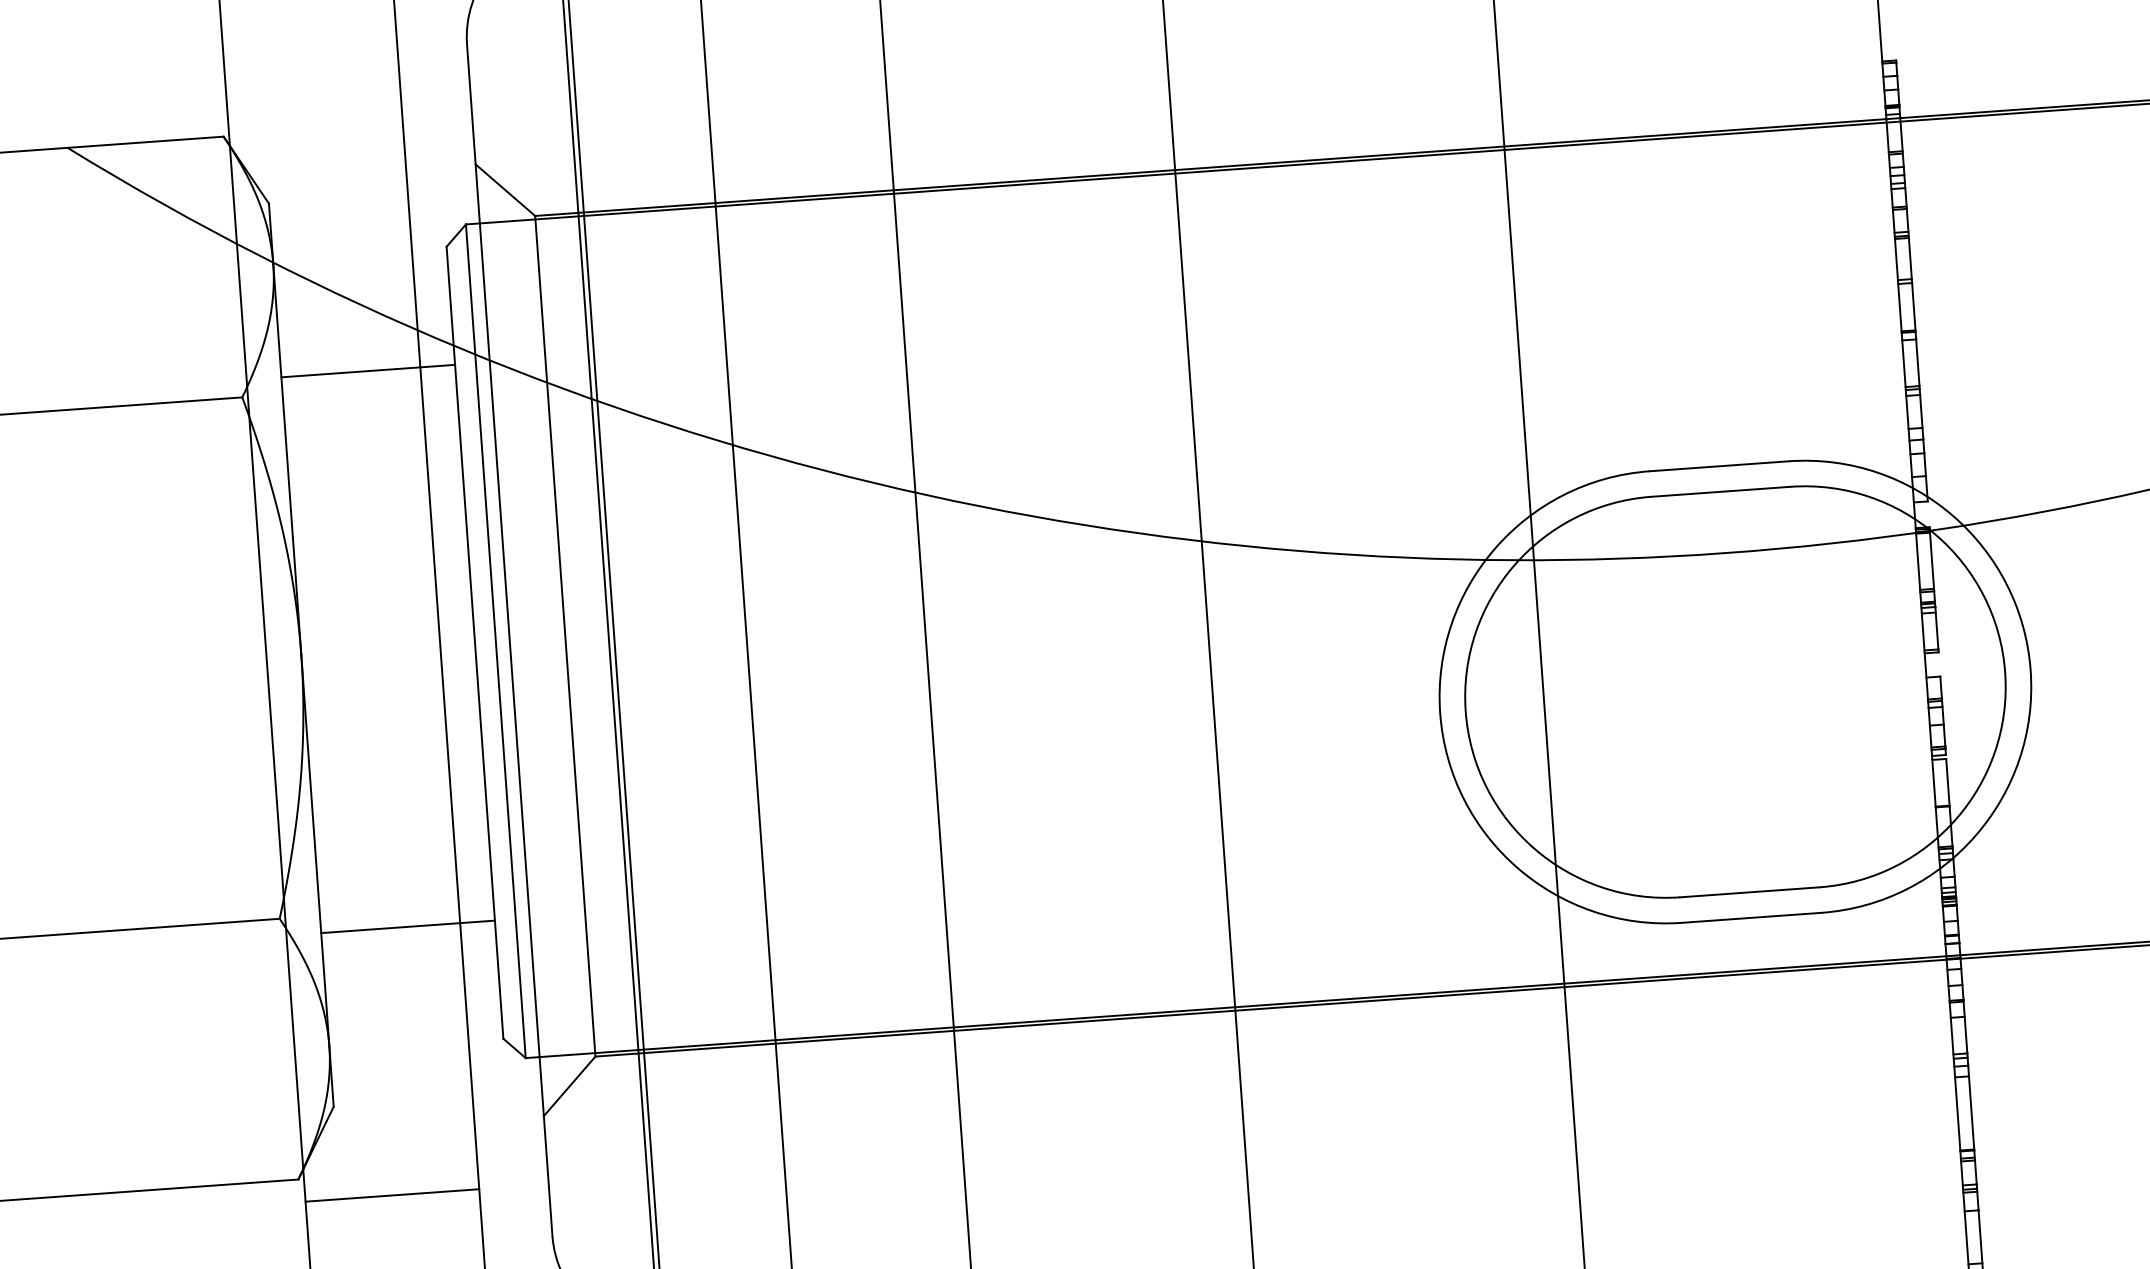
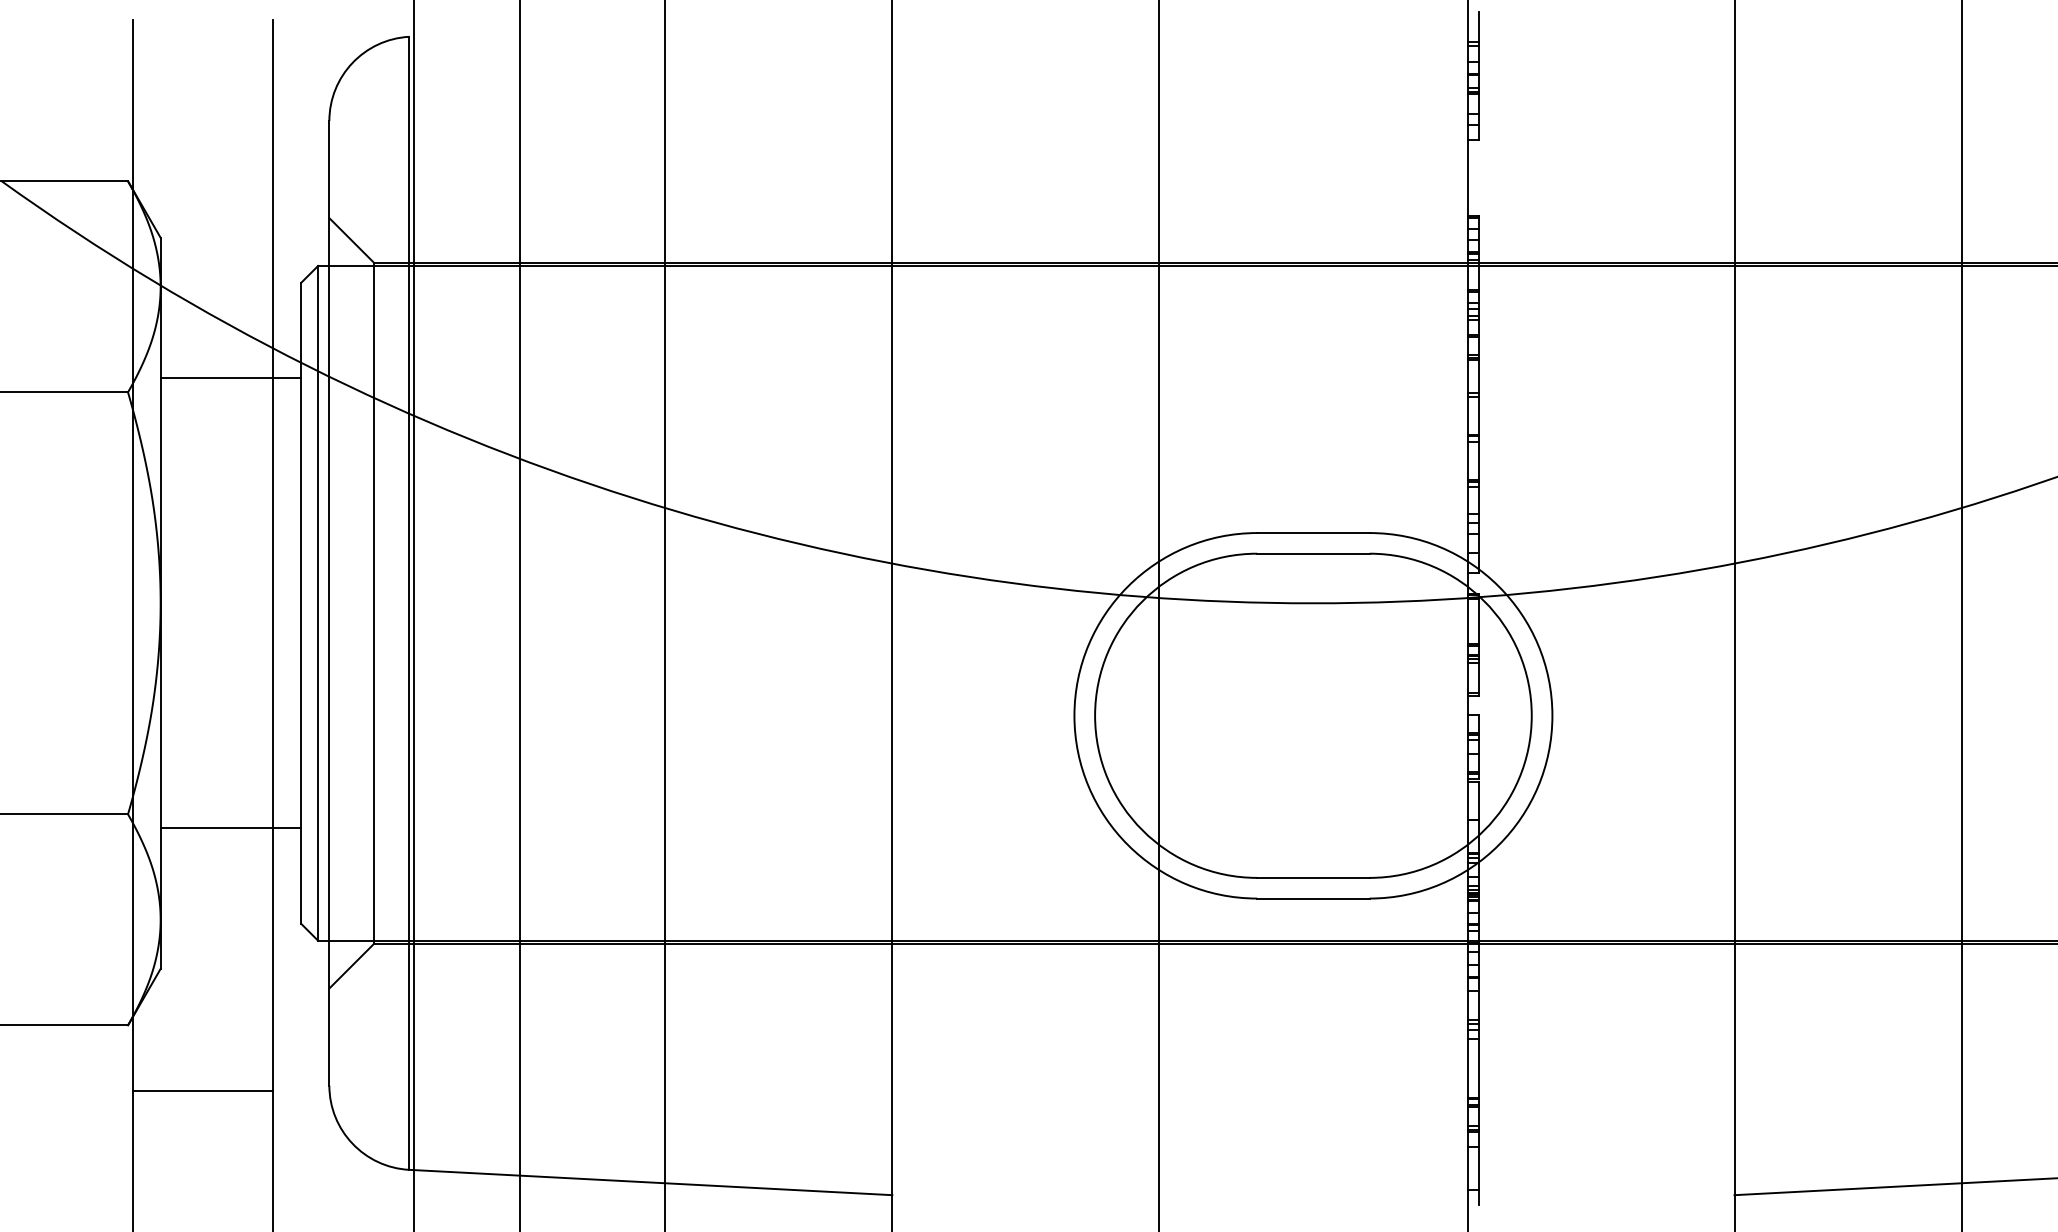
line: (391, 1195) -> (202, 1090), moved

